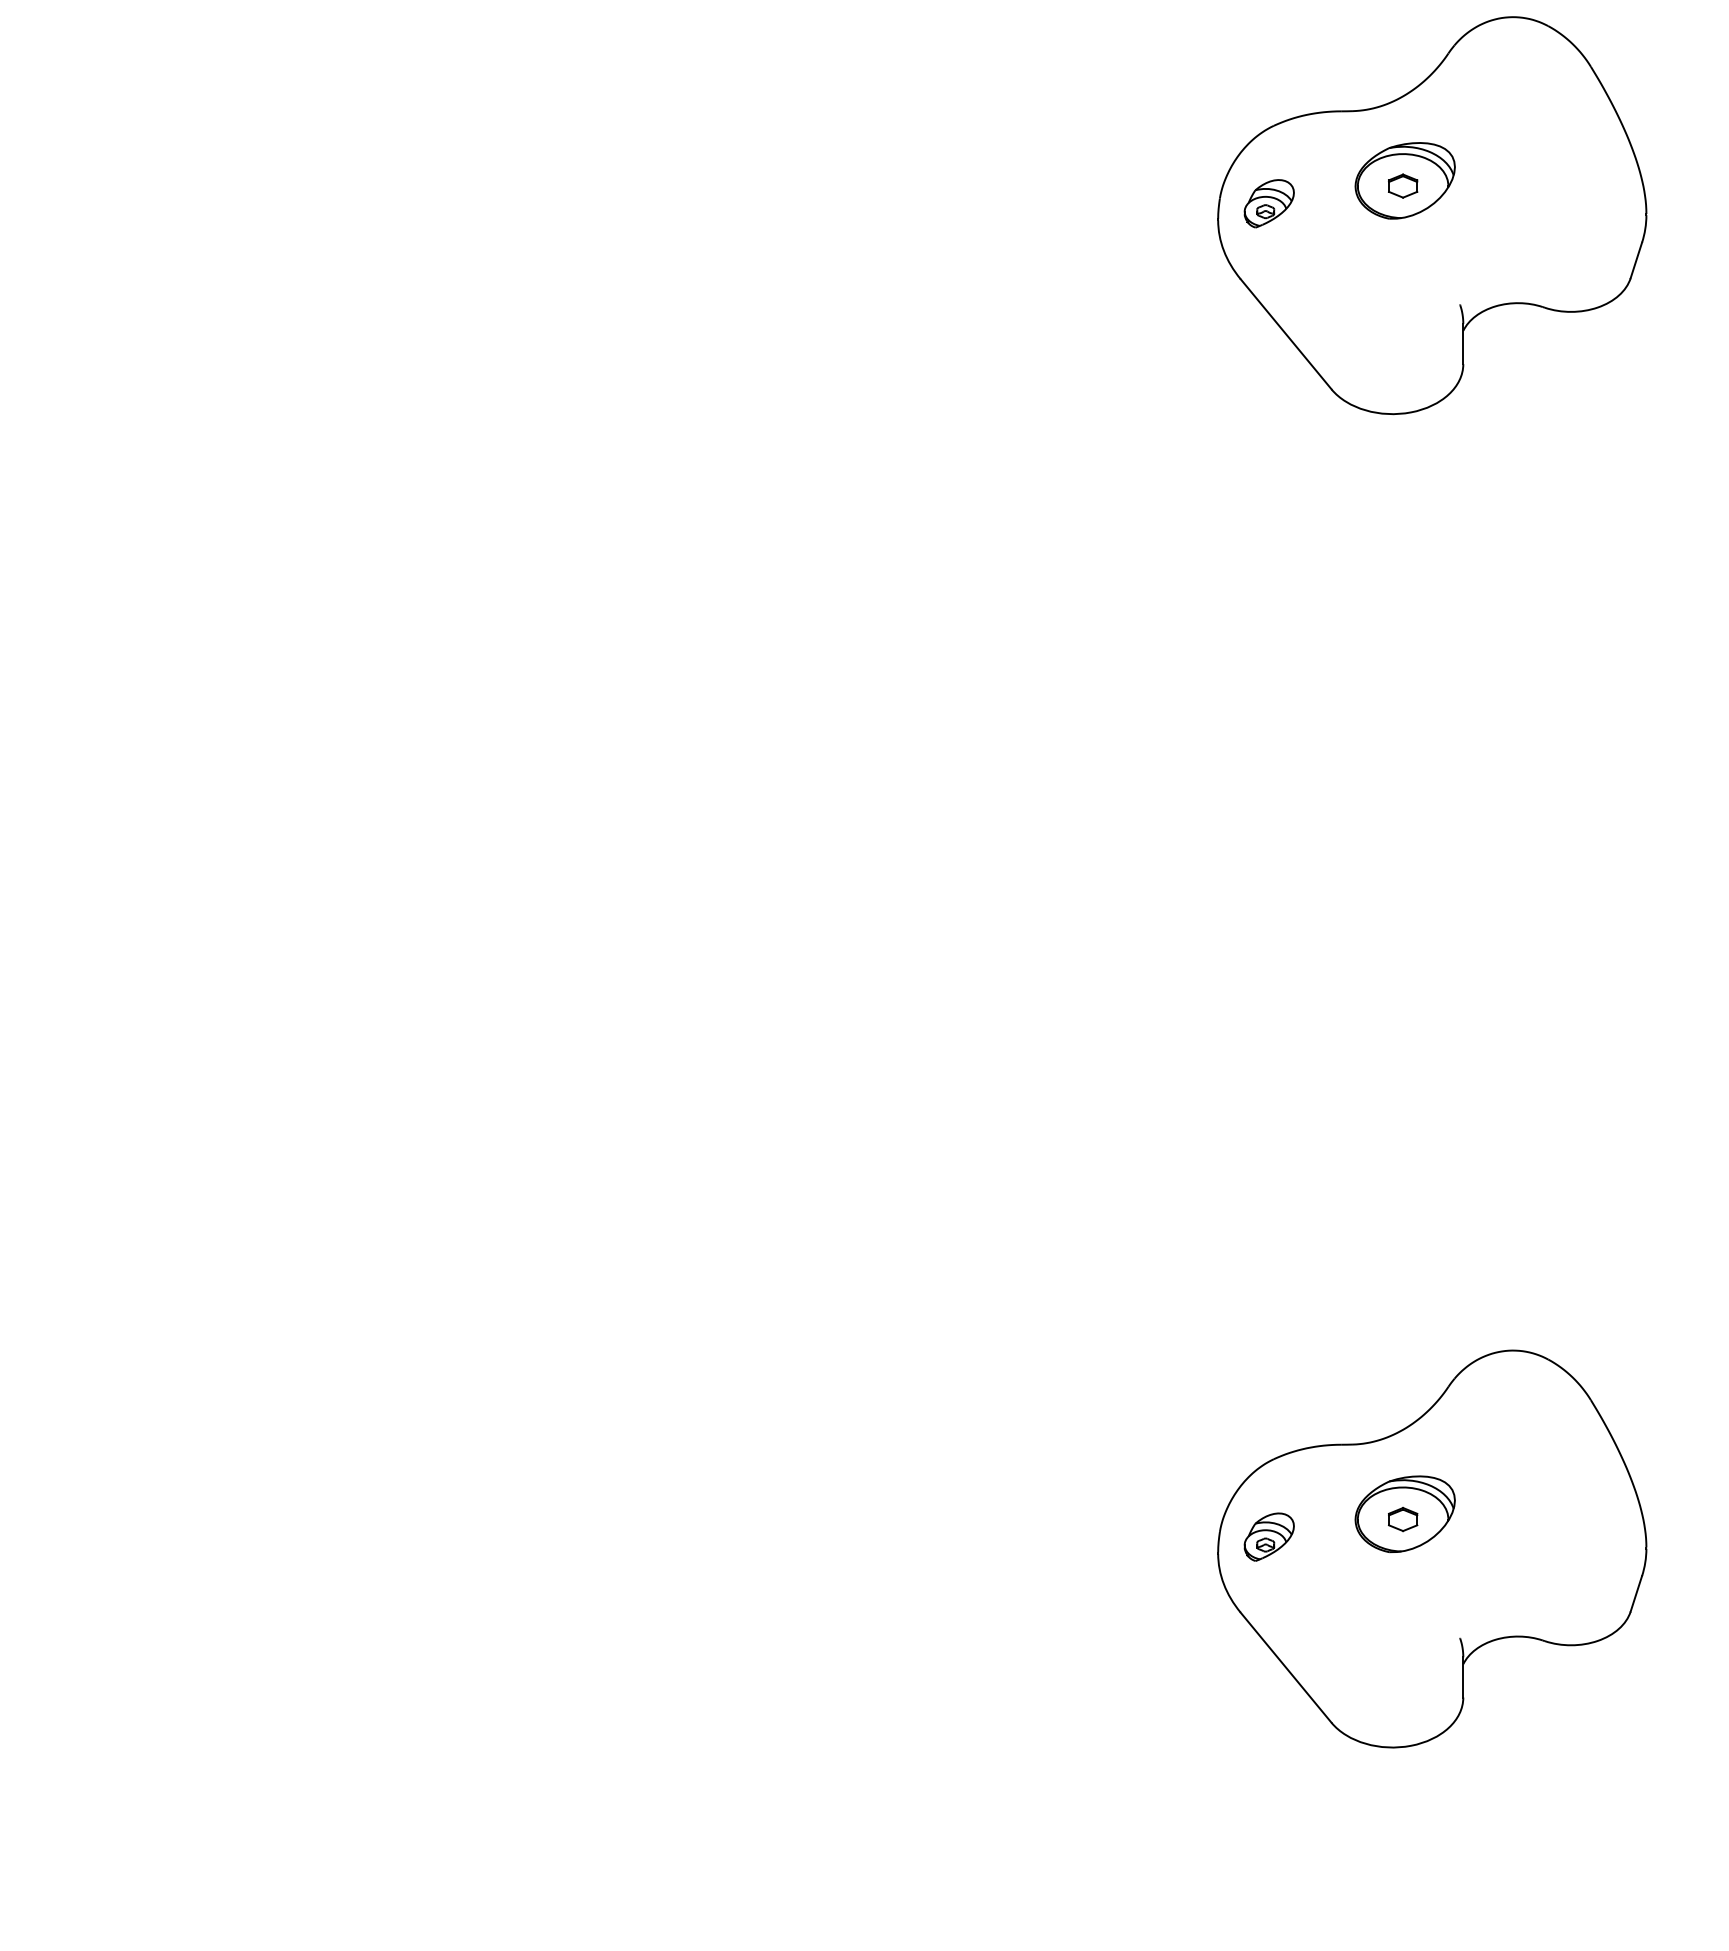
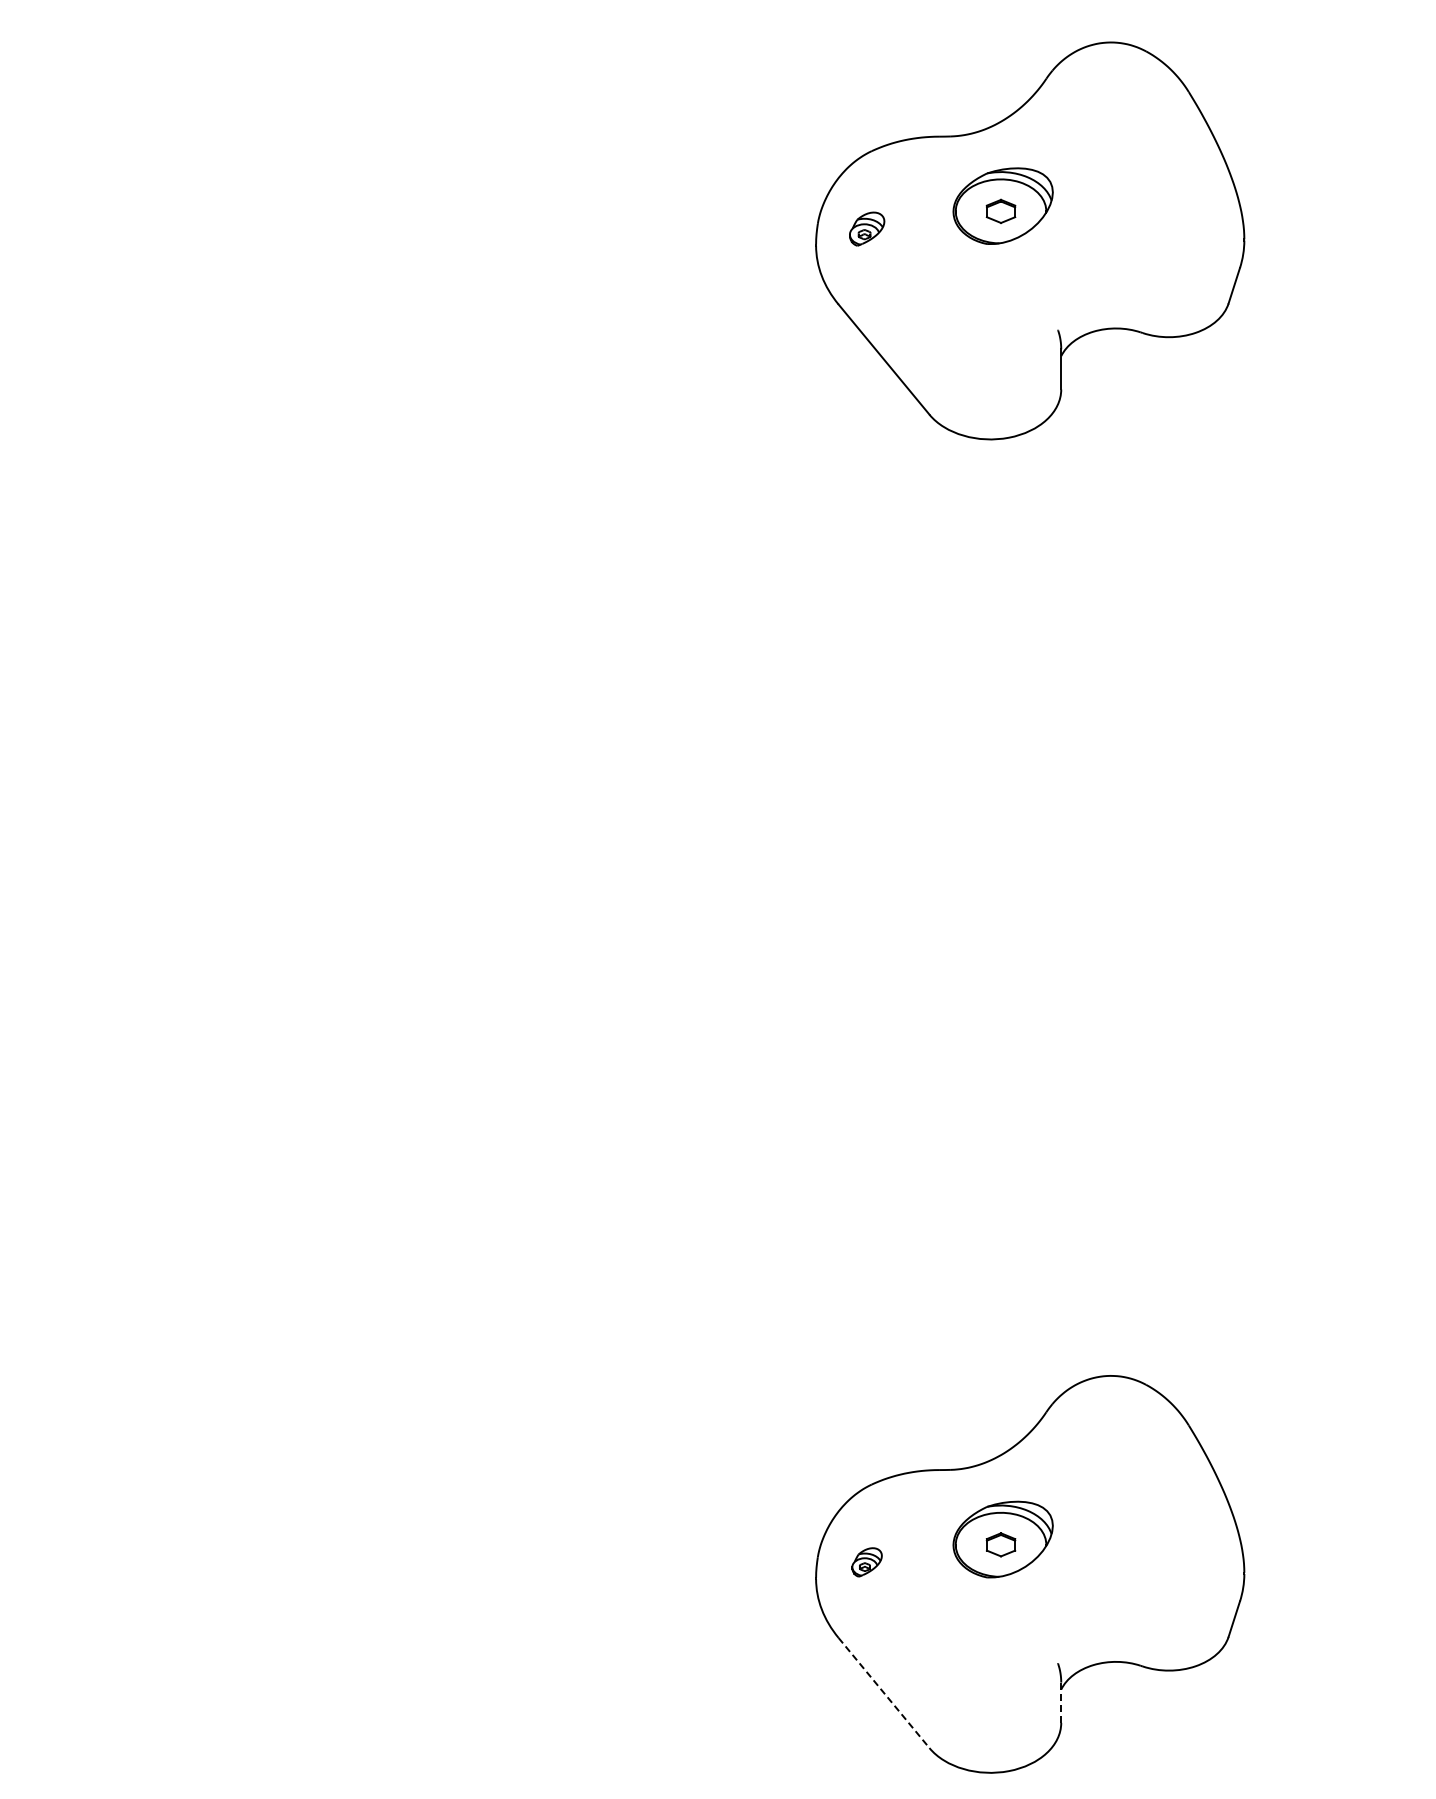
part: (1268, 203) -> (866, 228), size x0.7
part: (1268, 1536) -> (866, 1561), size x0.6
line: (1286, 1668) -> (884, 1693), solid -> dashed
line: (1463, 1676) -> (1061, 1701), solid -> dashed

